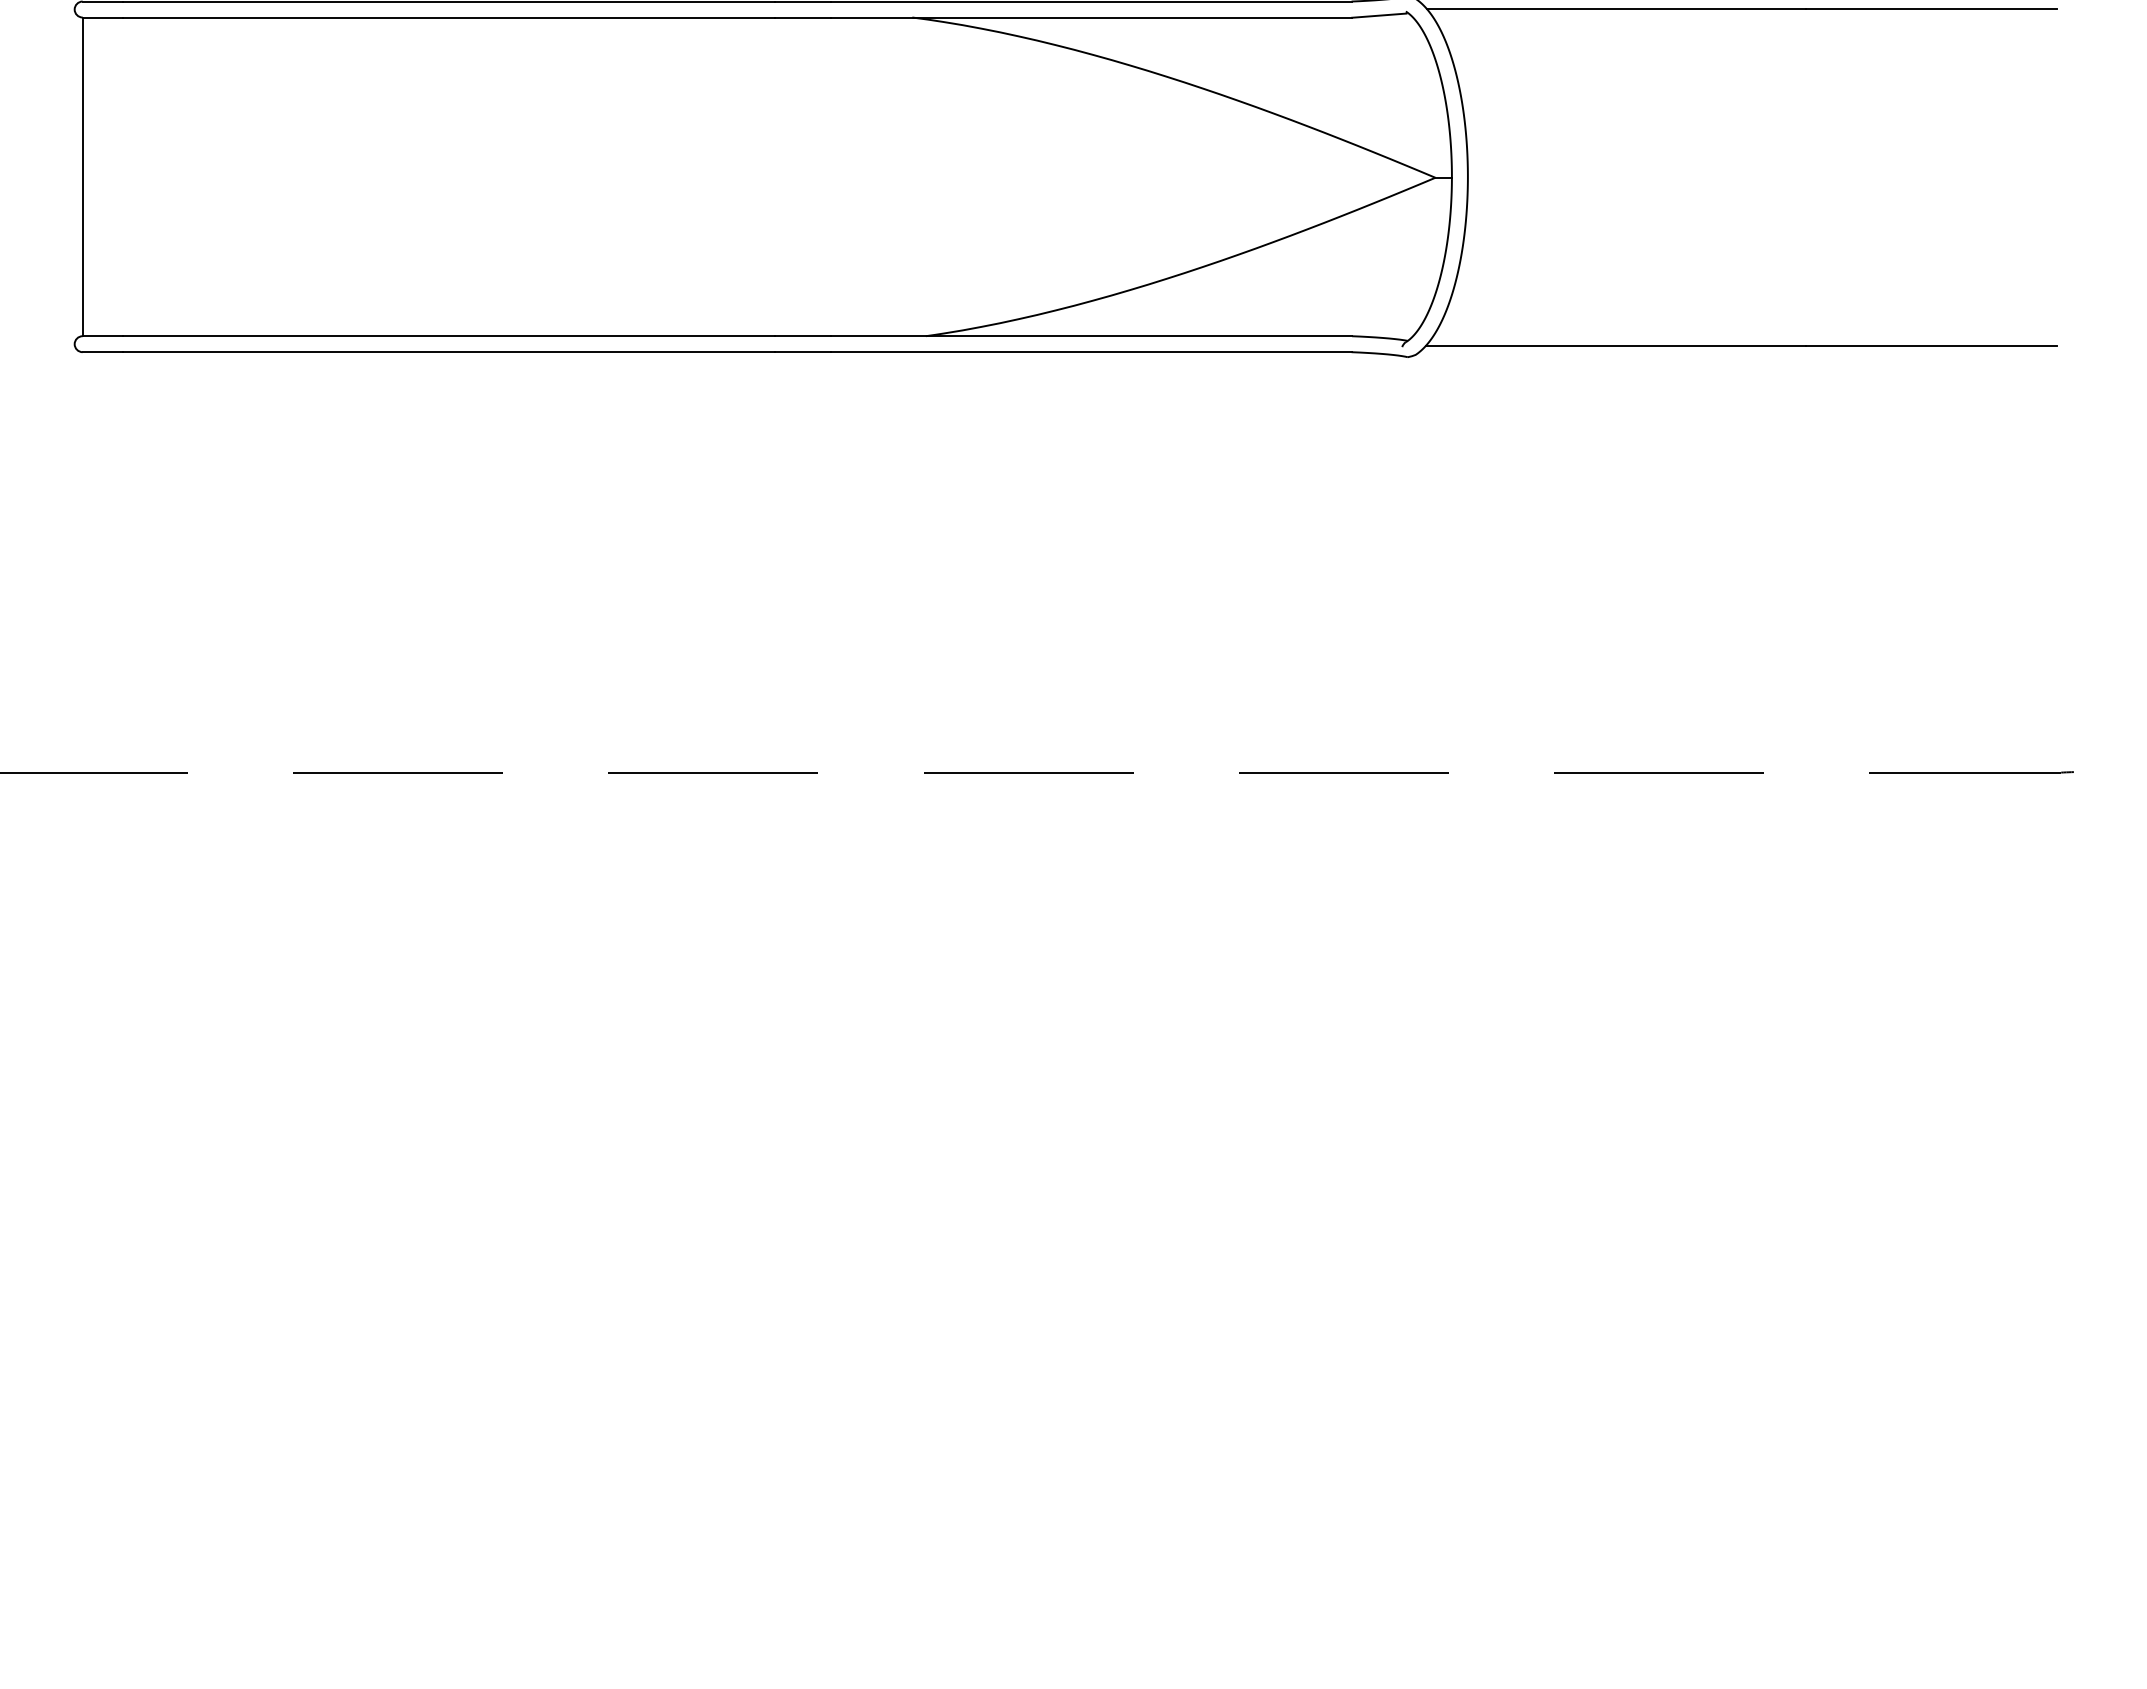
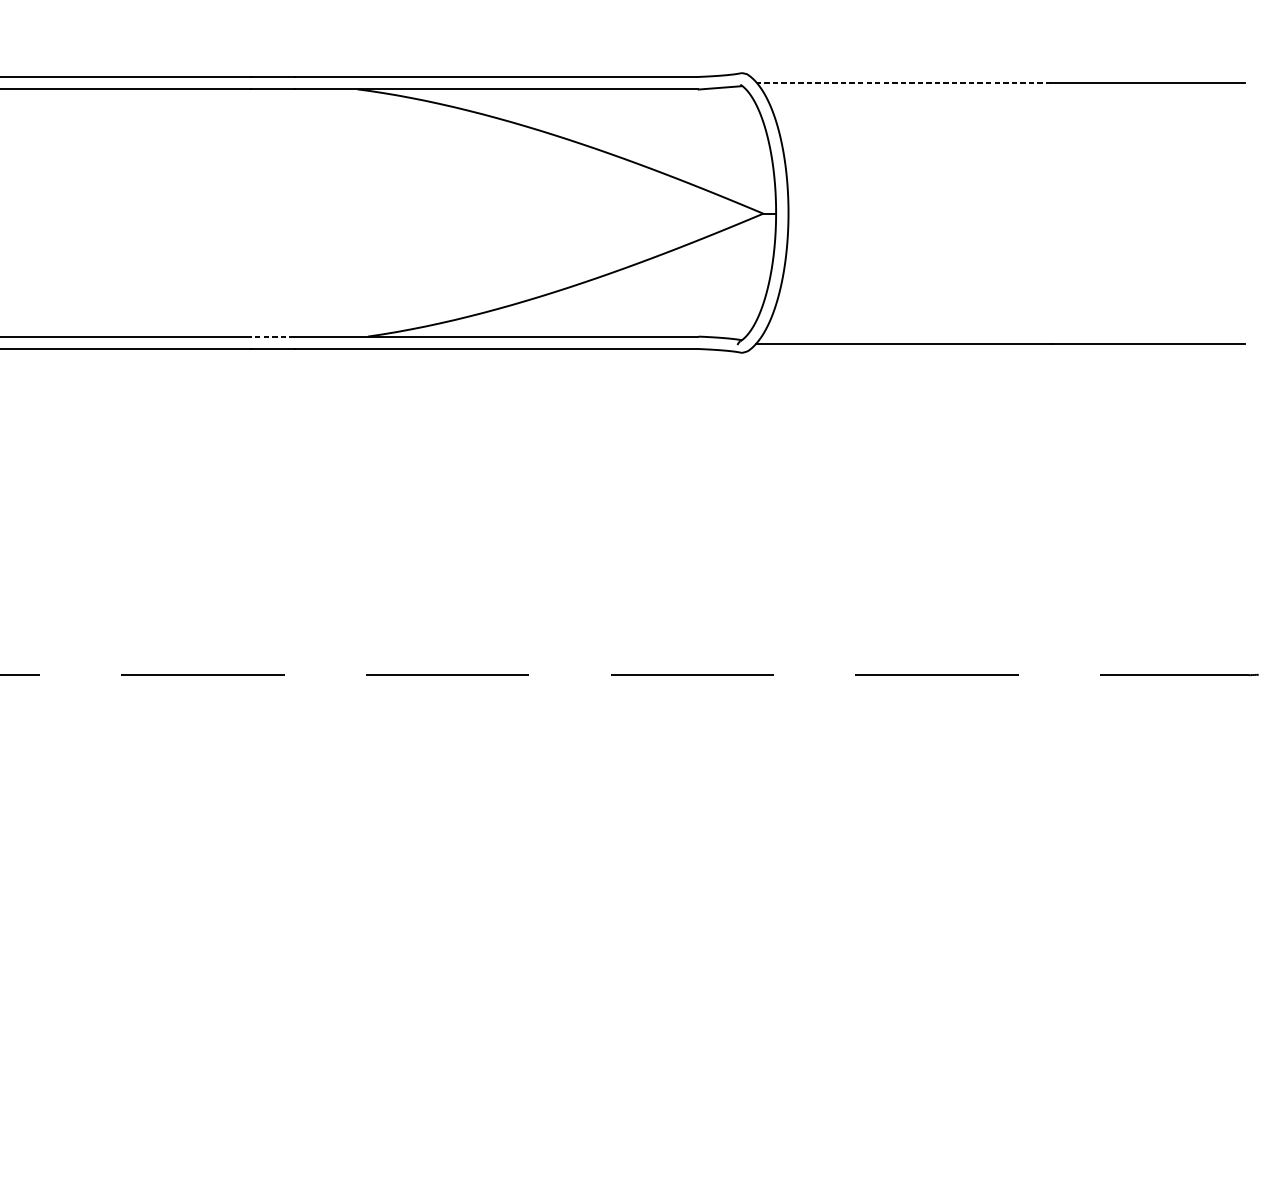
line: (1616, 9) -> (903, 83), solid -> dashed
line: (802, 336) -> (272, 336), solid -> dashed

